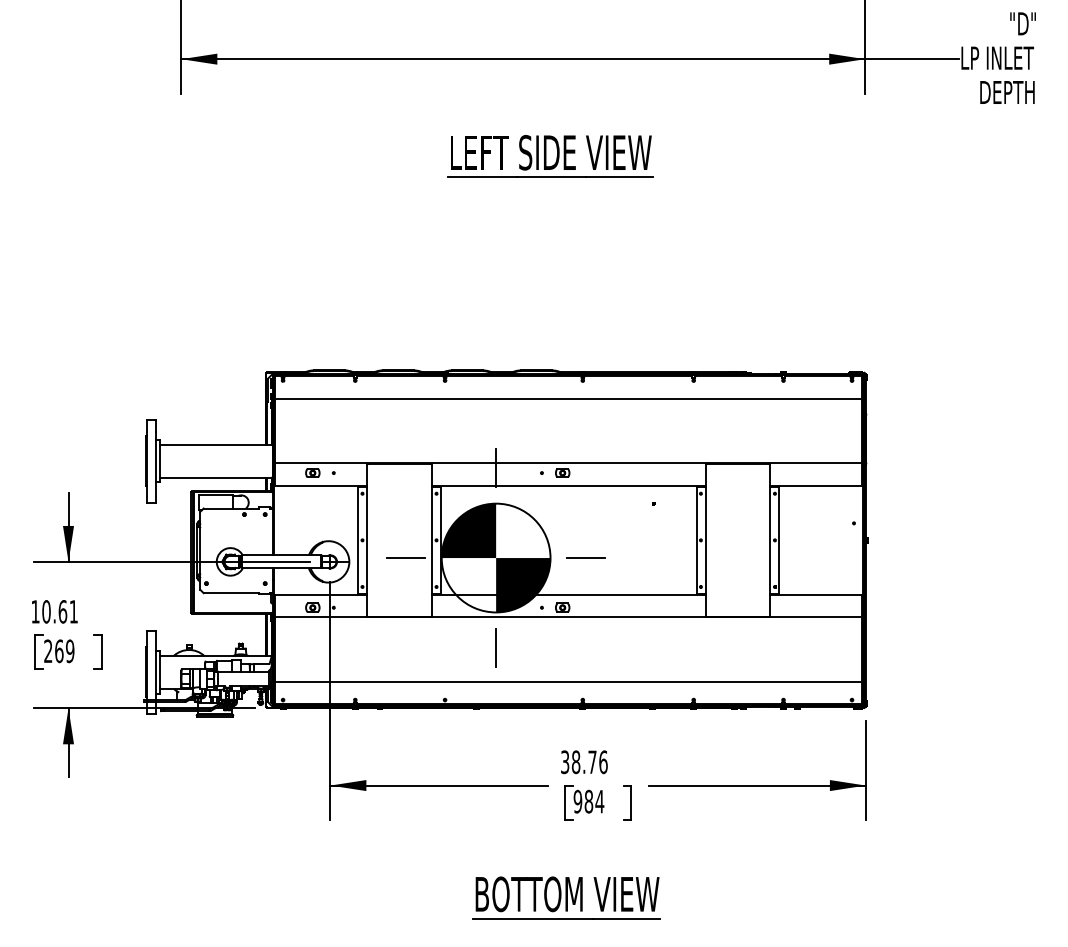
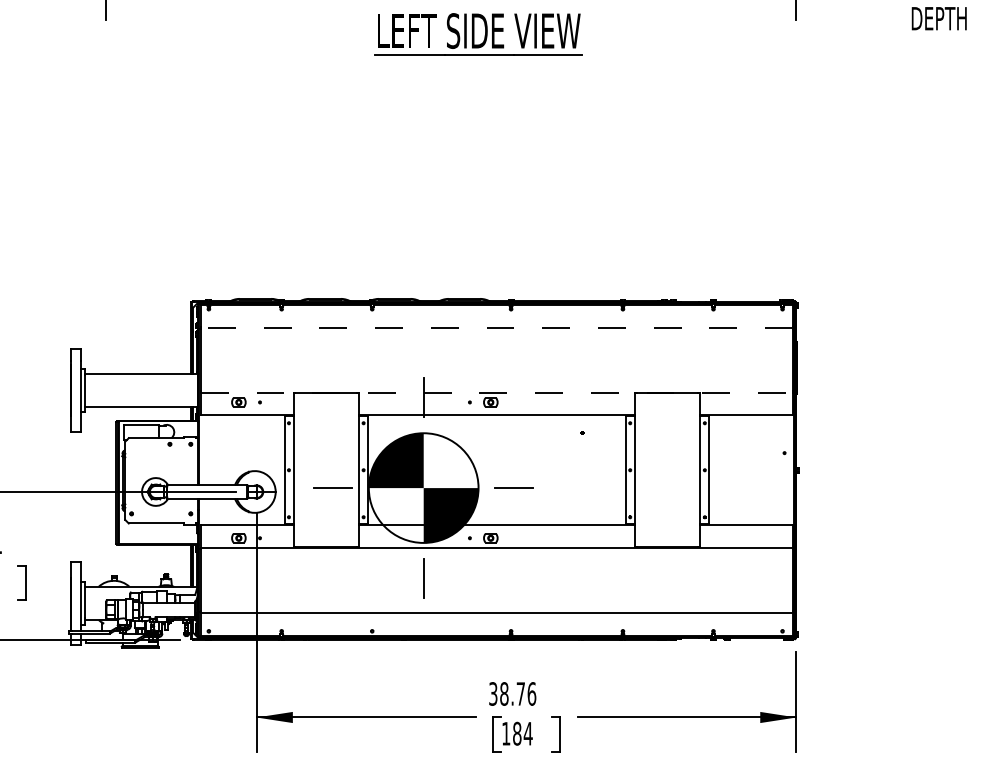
part: (550, 156) -> (478, 34), moved
line: (568, 399) -> (496, 328), solid -> dashed
line: (568, 463) -> (496, 392), solid -> dashed
text: (577, 801) -> (505, 733), 984 -> 184

